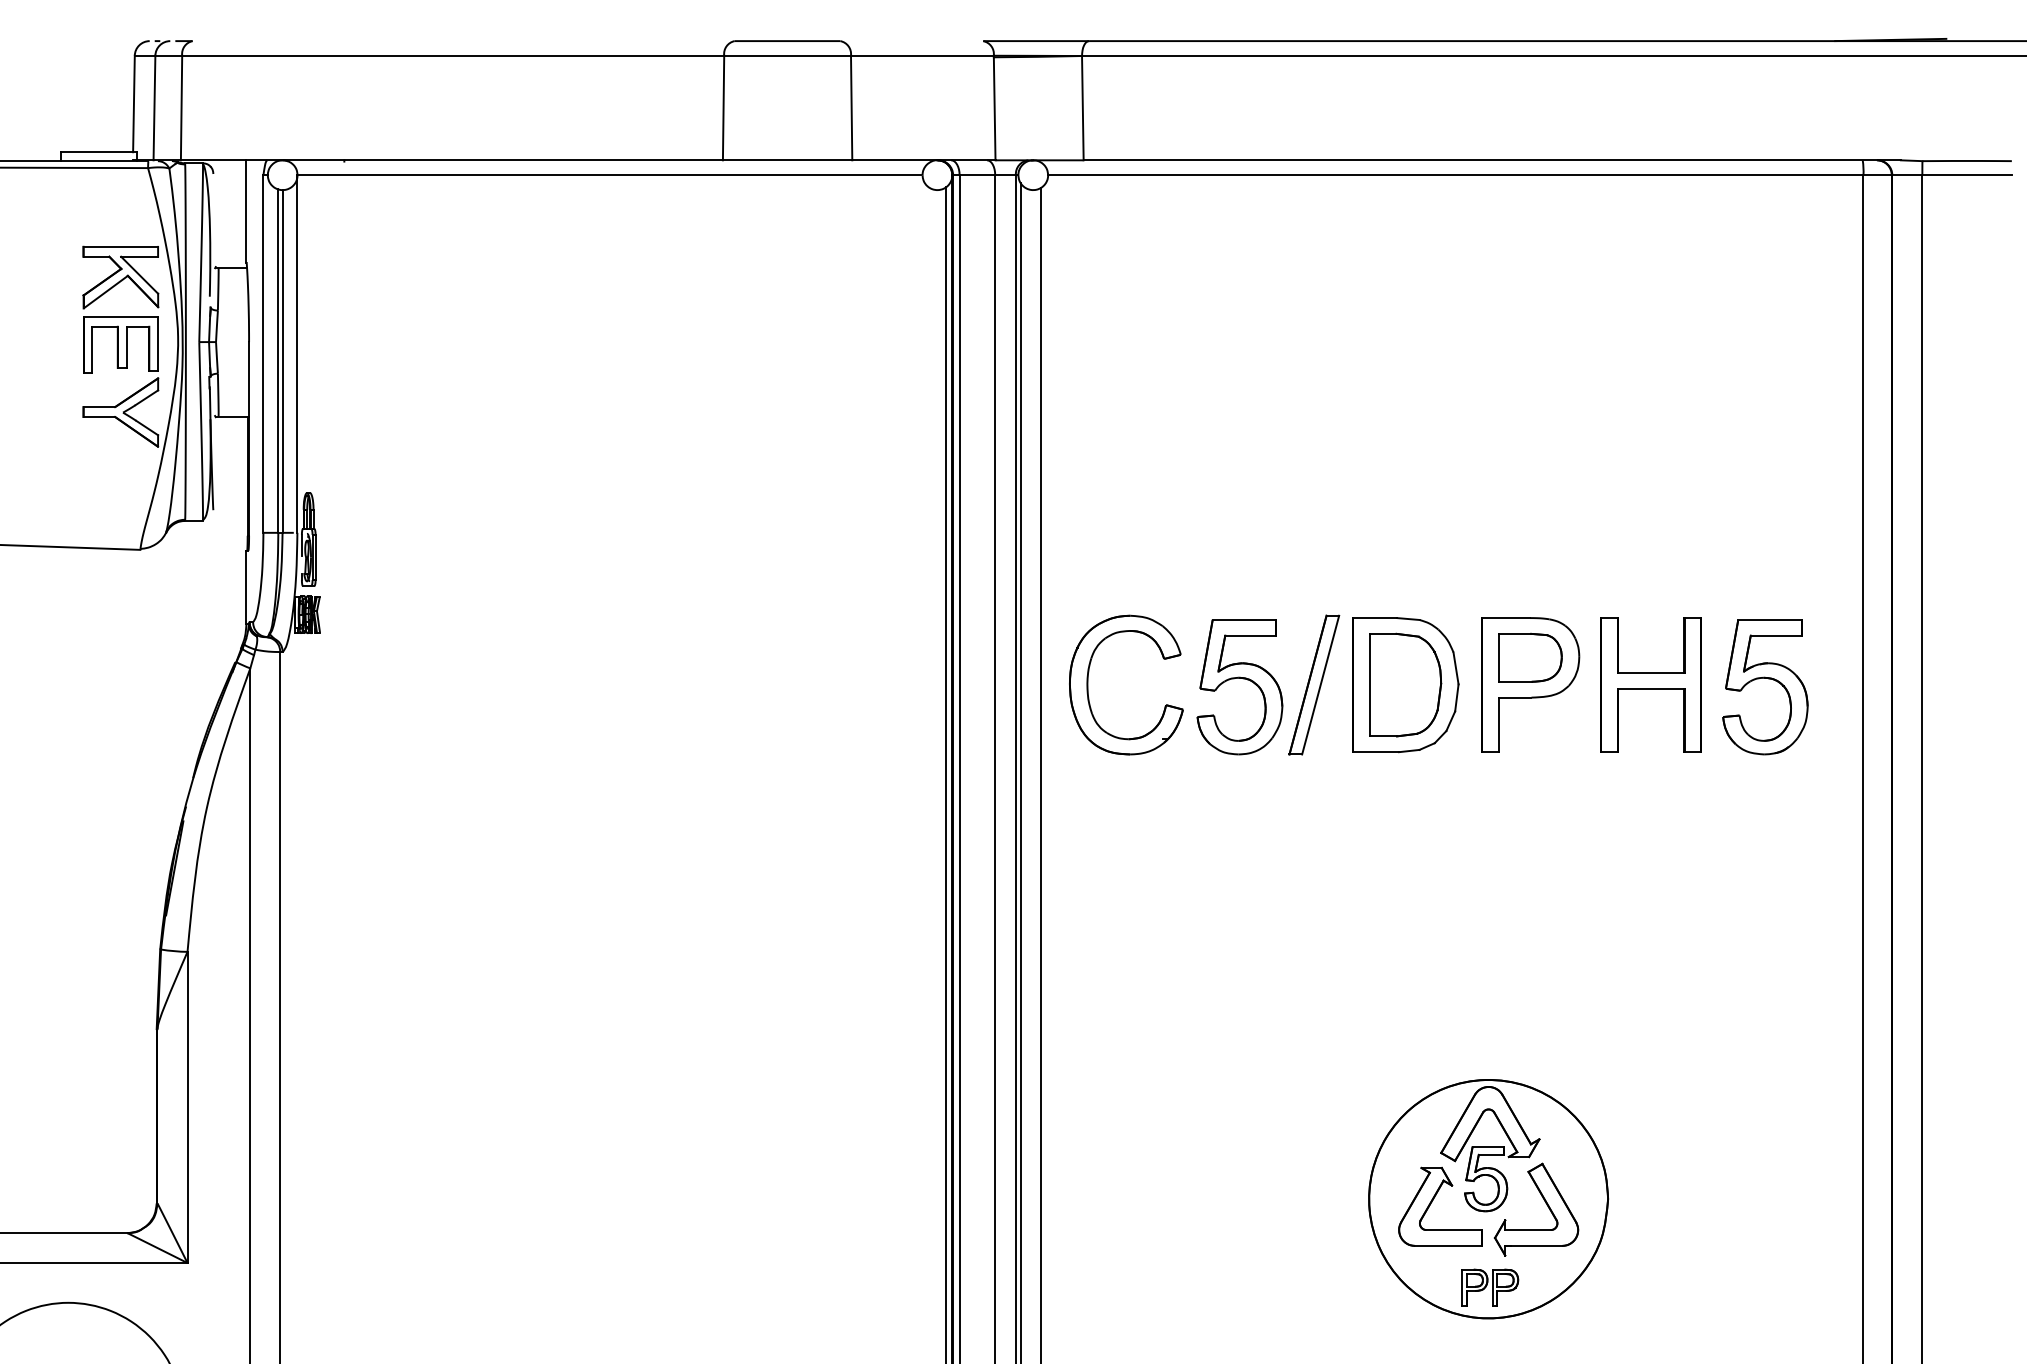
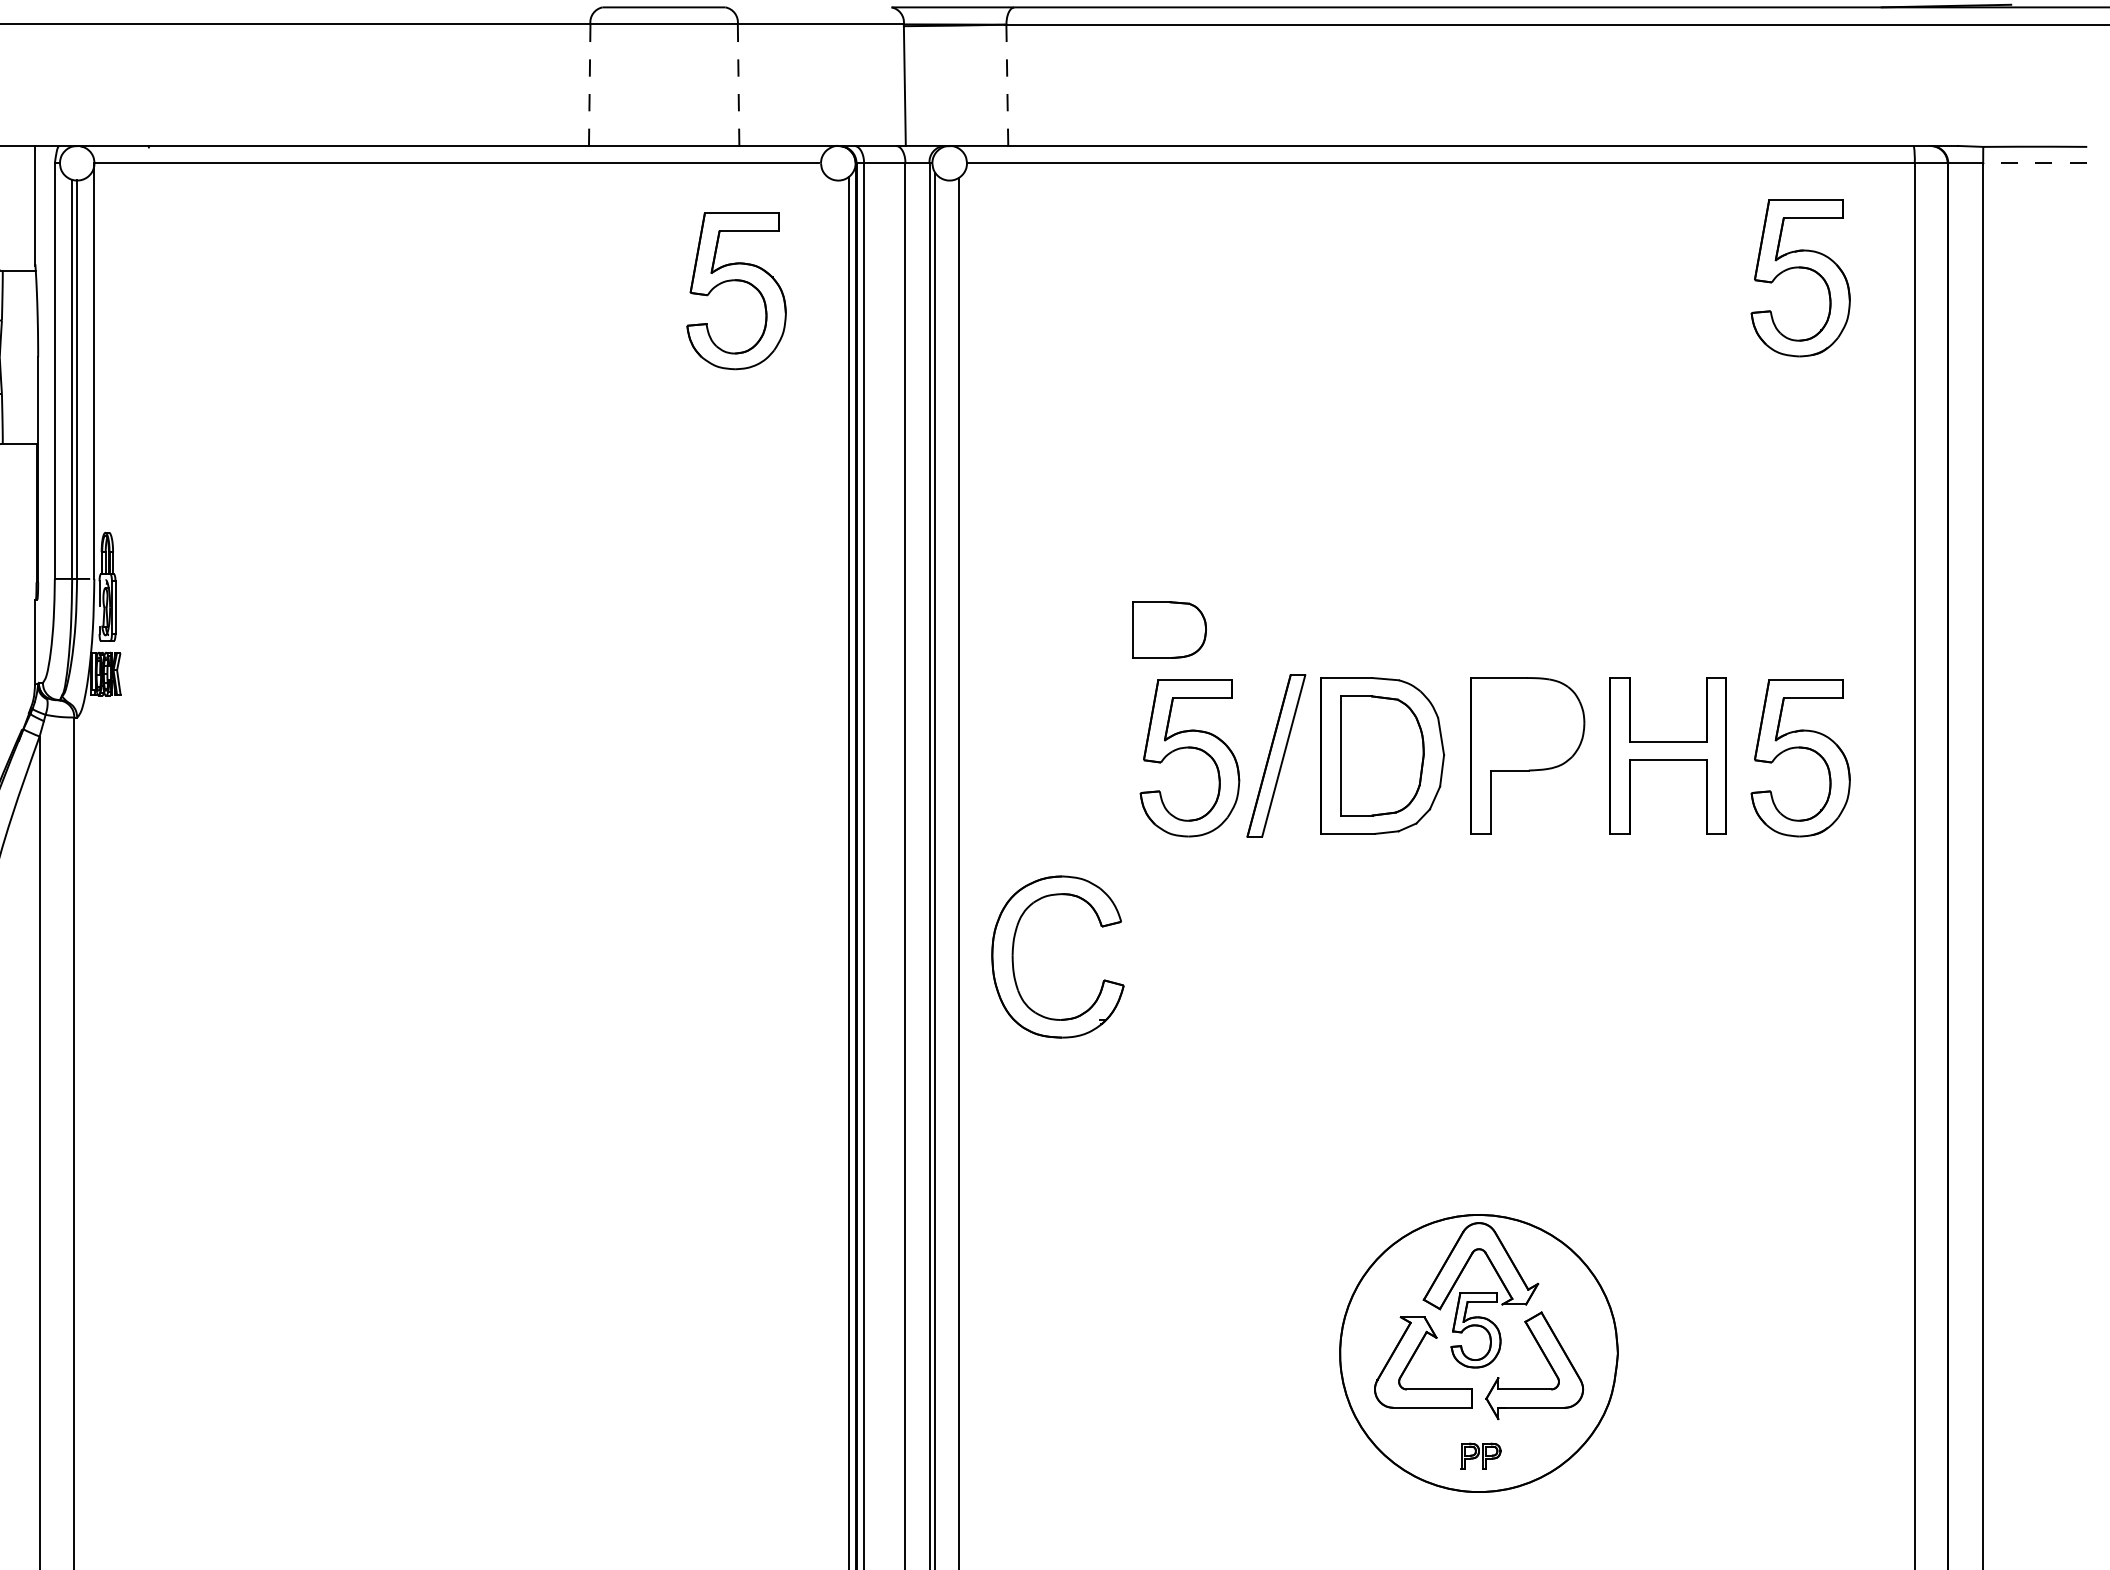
line: (723, 107) -> (589, 84), solid -> dashed
line: (851, 107) -> (738, 84), solid -> dashed
line: (1082, 108) -> (1006, 85), solid -> dashed
line: (1967, 175) -> (2035, 163), solid -> dashed
part: (1768, 266) -> (1804, 269), added
part: (853, 277) -> (740, 282), added
part: (1530, 657) -> (1169, 629), moved
part: (1088, 684) -> (1013, 956), moved
part: (1490, 1287) -> (1481, 1456), size x0.6

